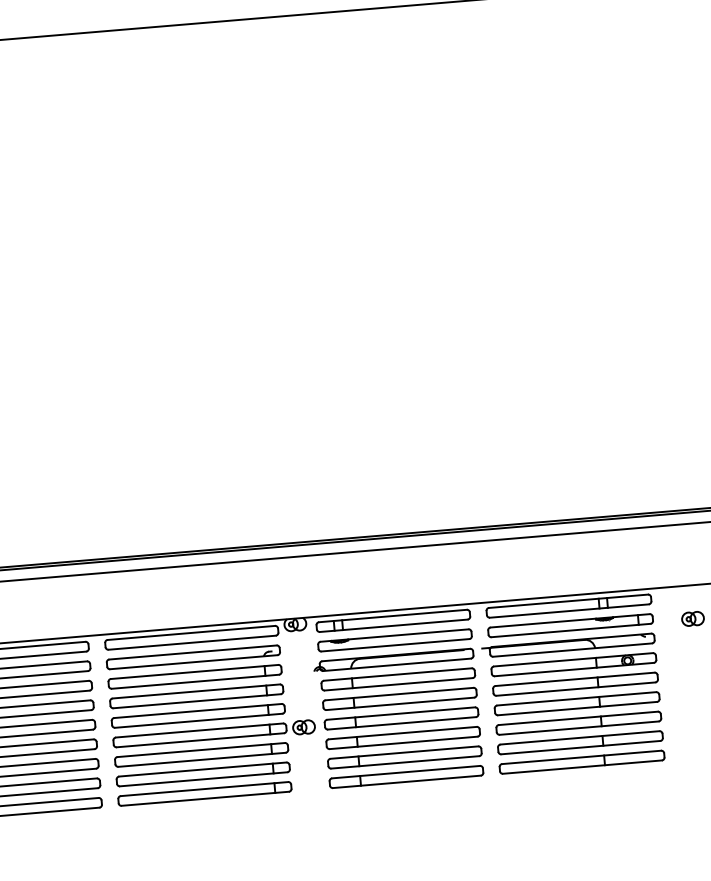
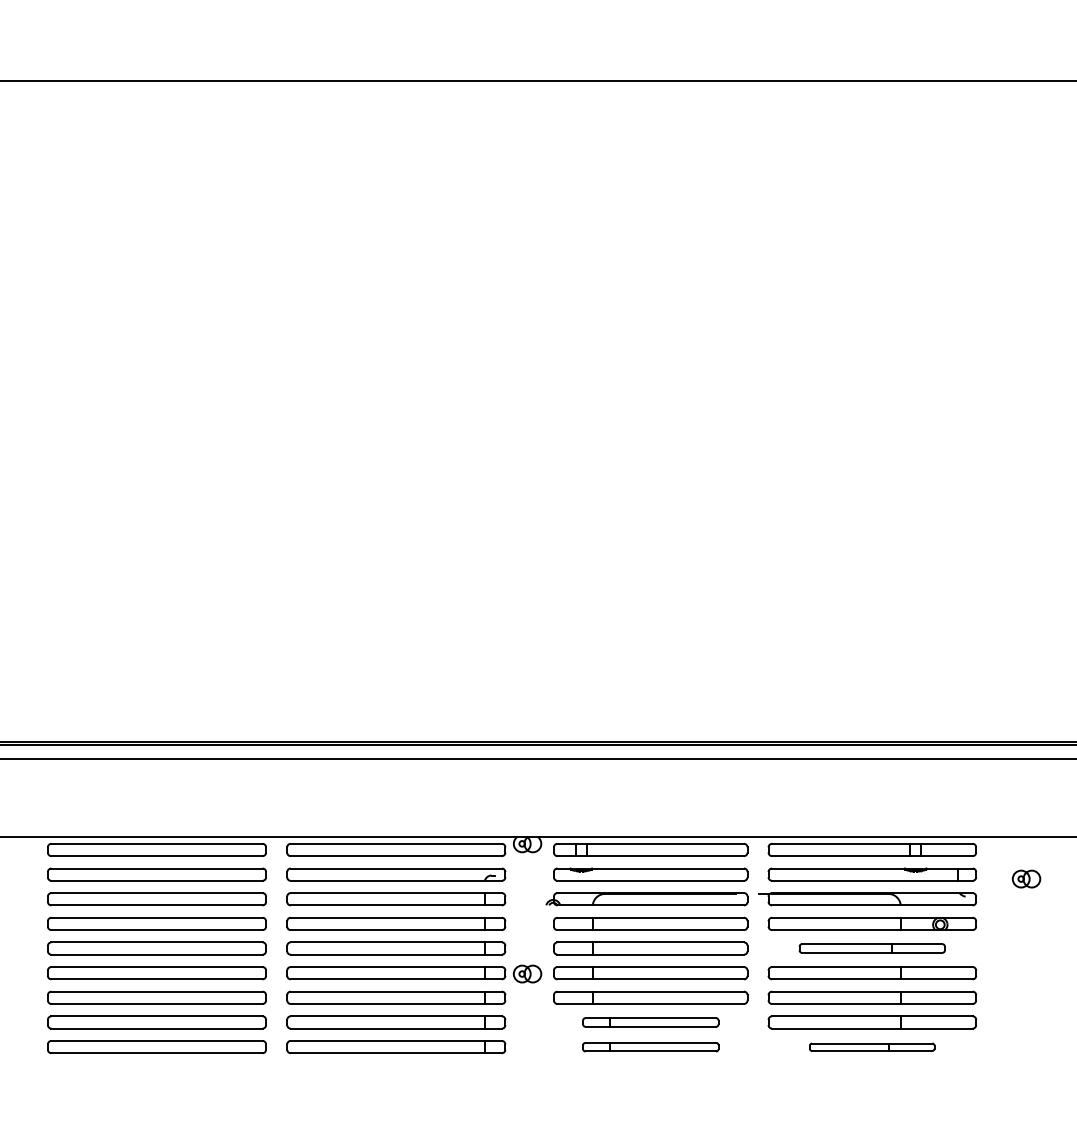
part: (574, 684) -> (871, 948), size x0.7
part: (404, 757) -> (650, 1022), size x0.7
part: (581, 762) -> (871, 1047), size x0.6
part: (406, 777) -> (650, 1047), size x0.7

